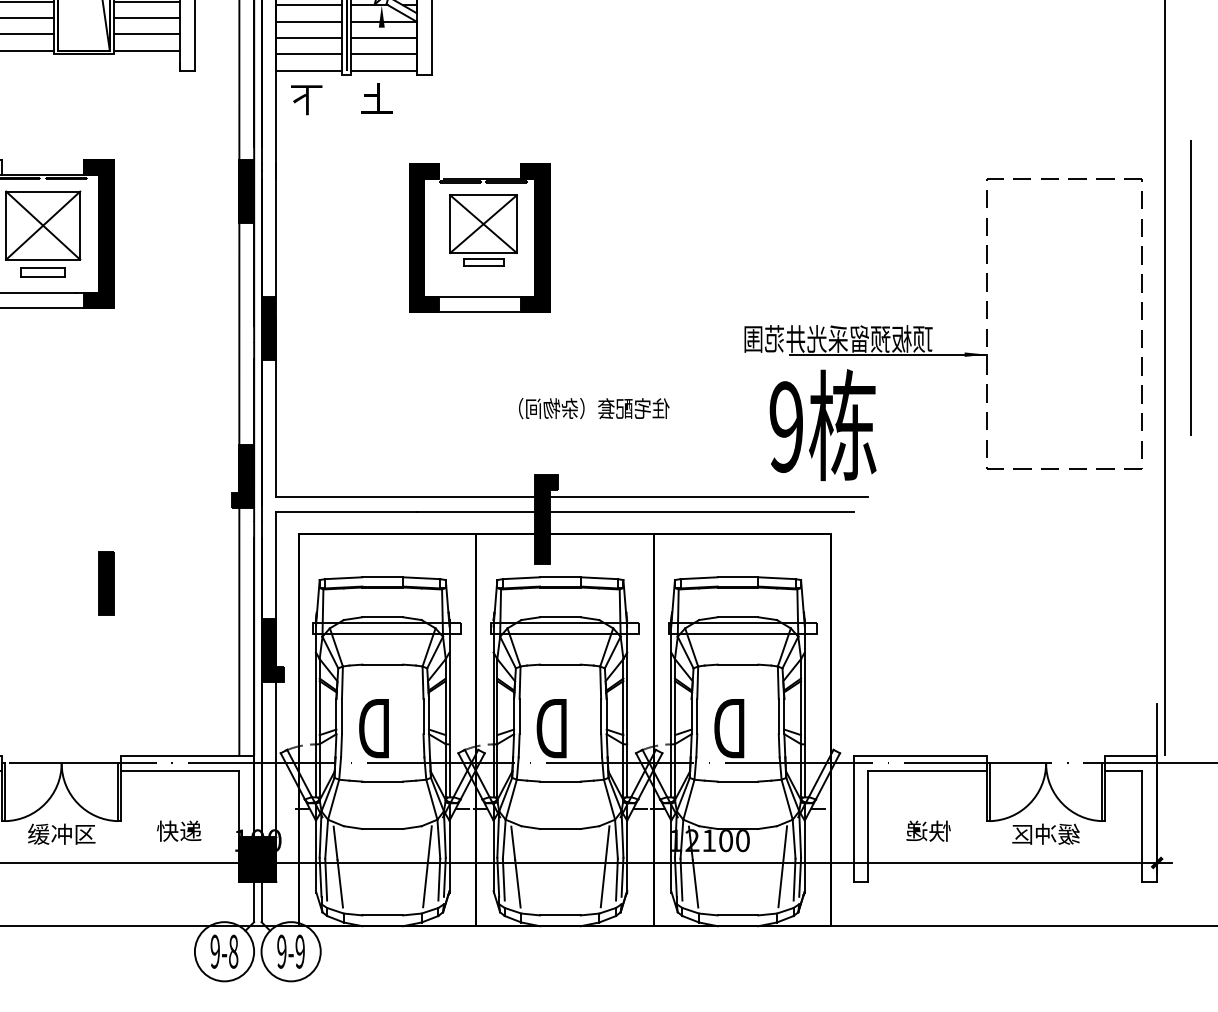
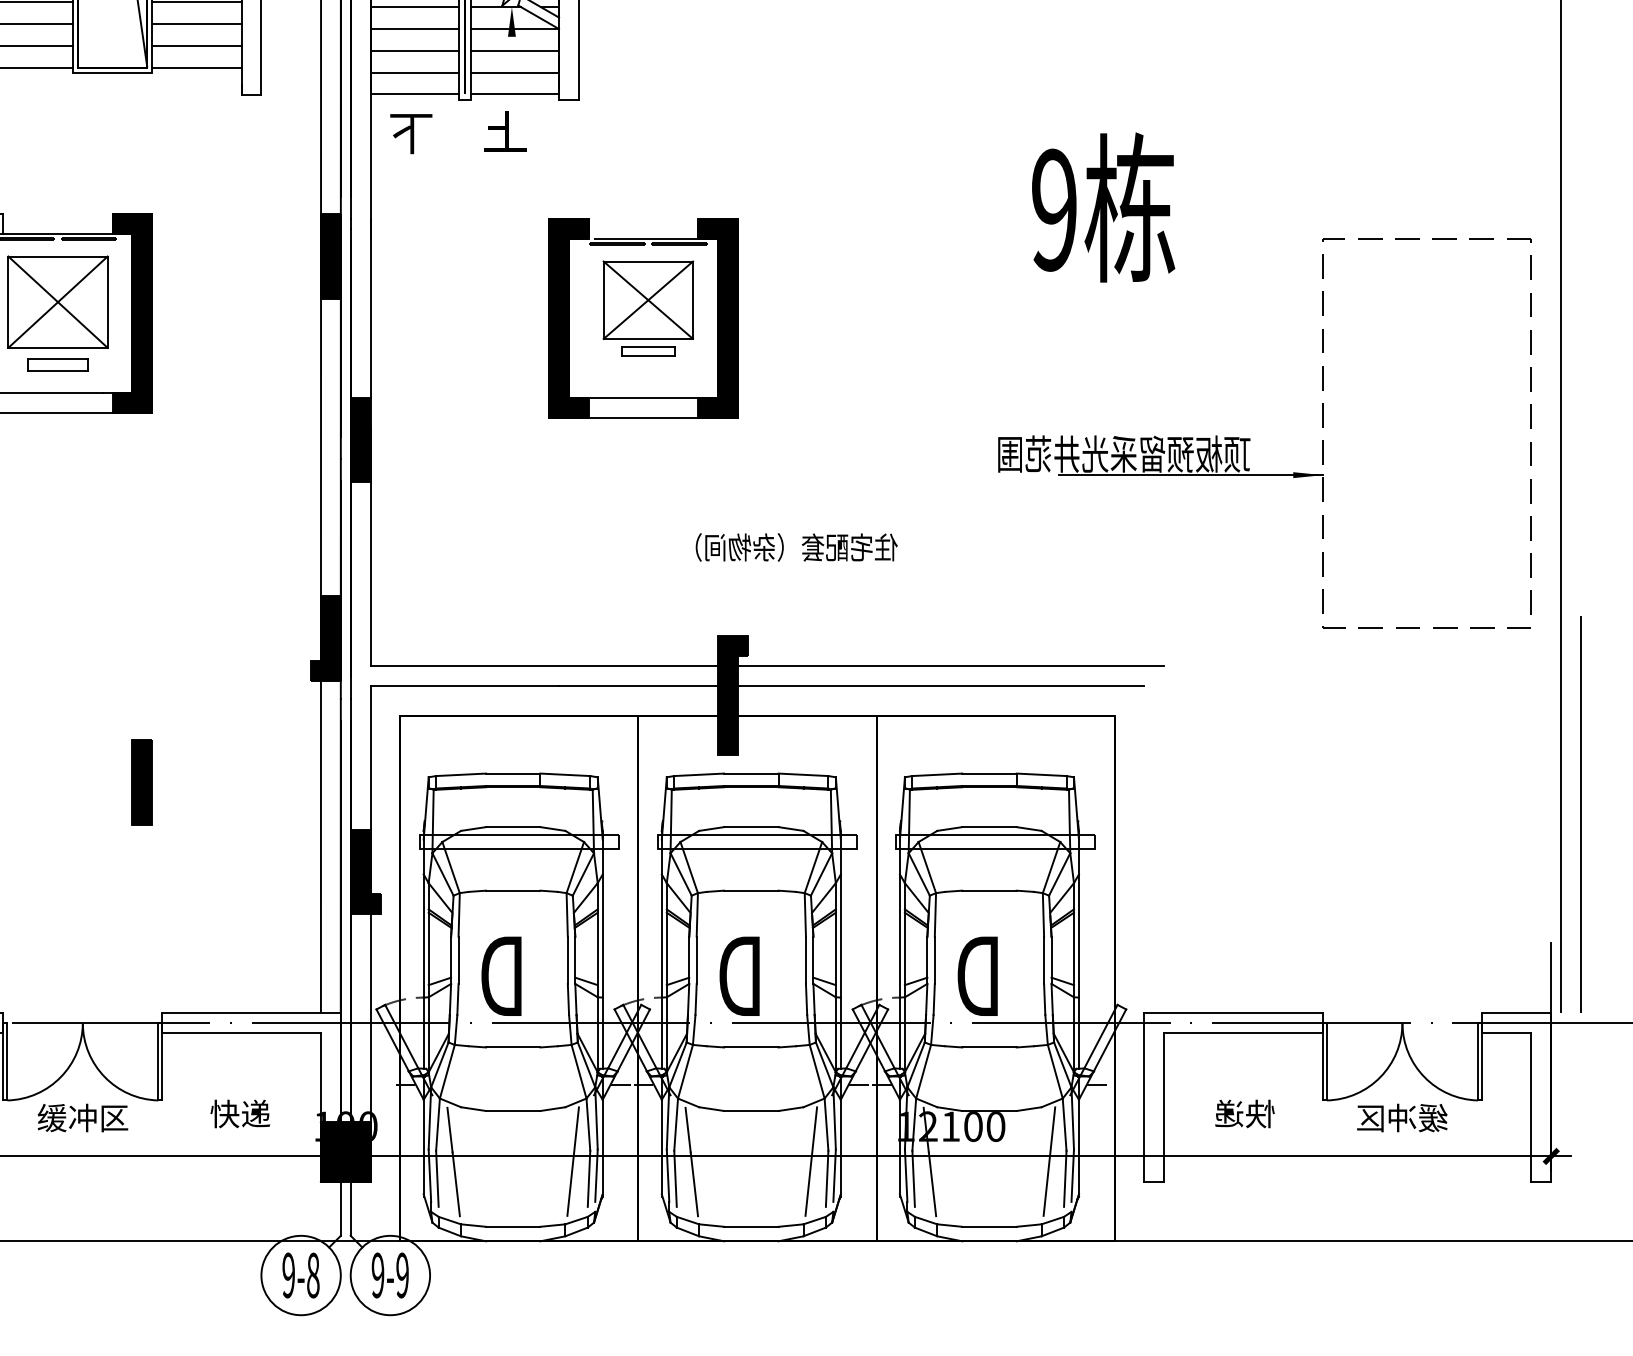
line: (1190, 287) -> (1580, 814), moved
text: (823, 425) -> (1103, 207), moved

